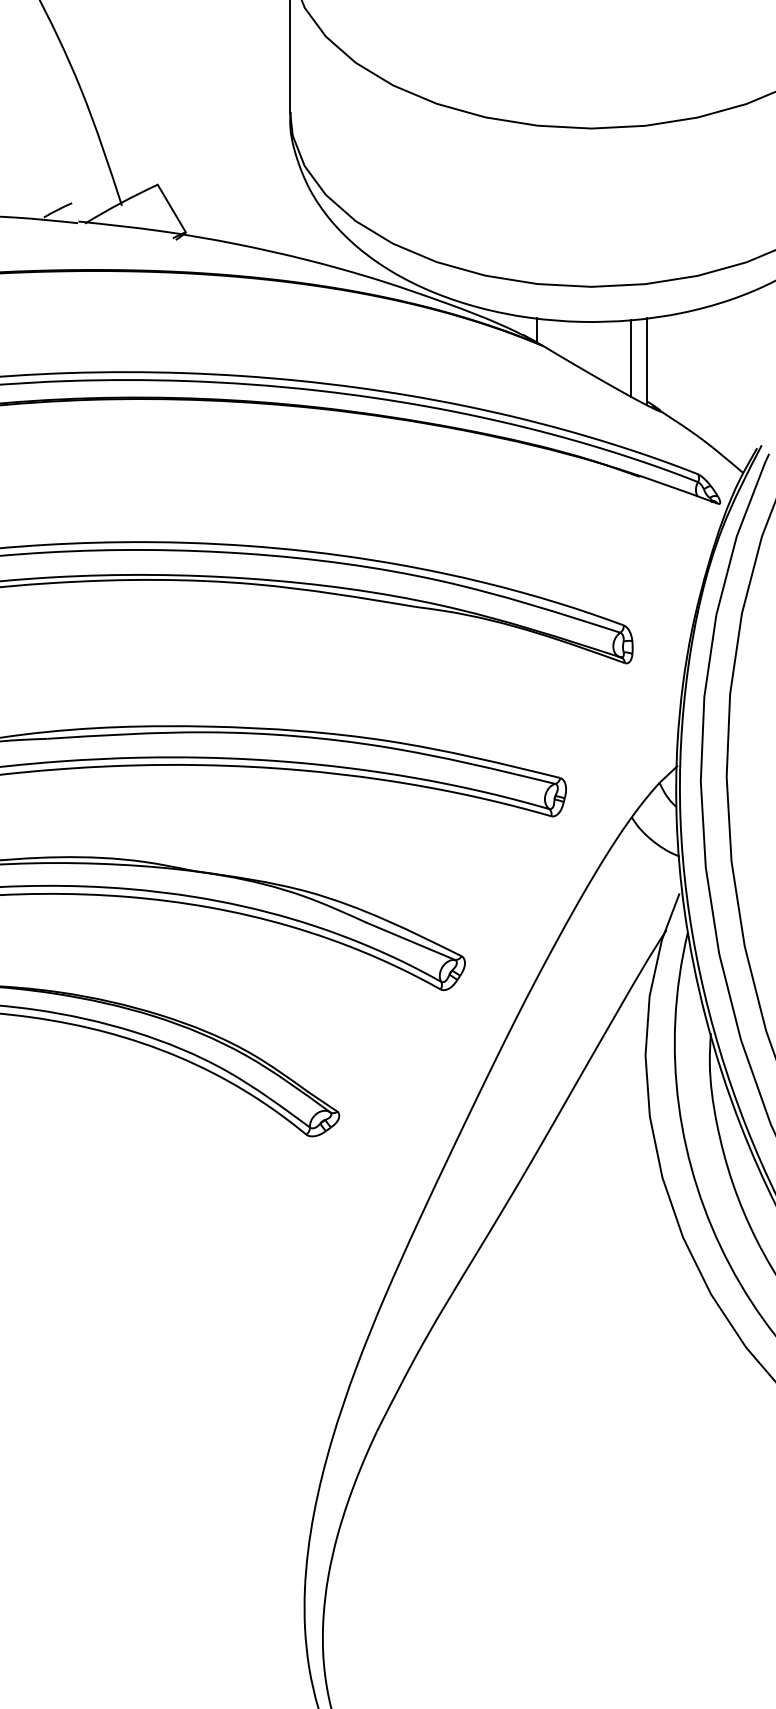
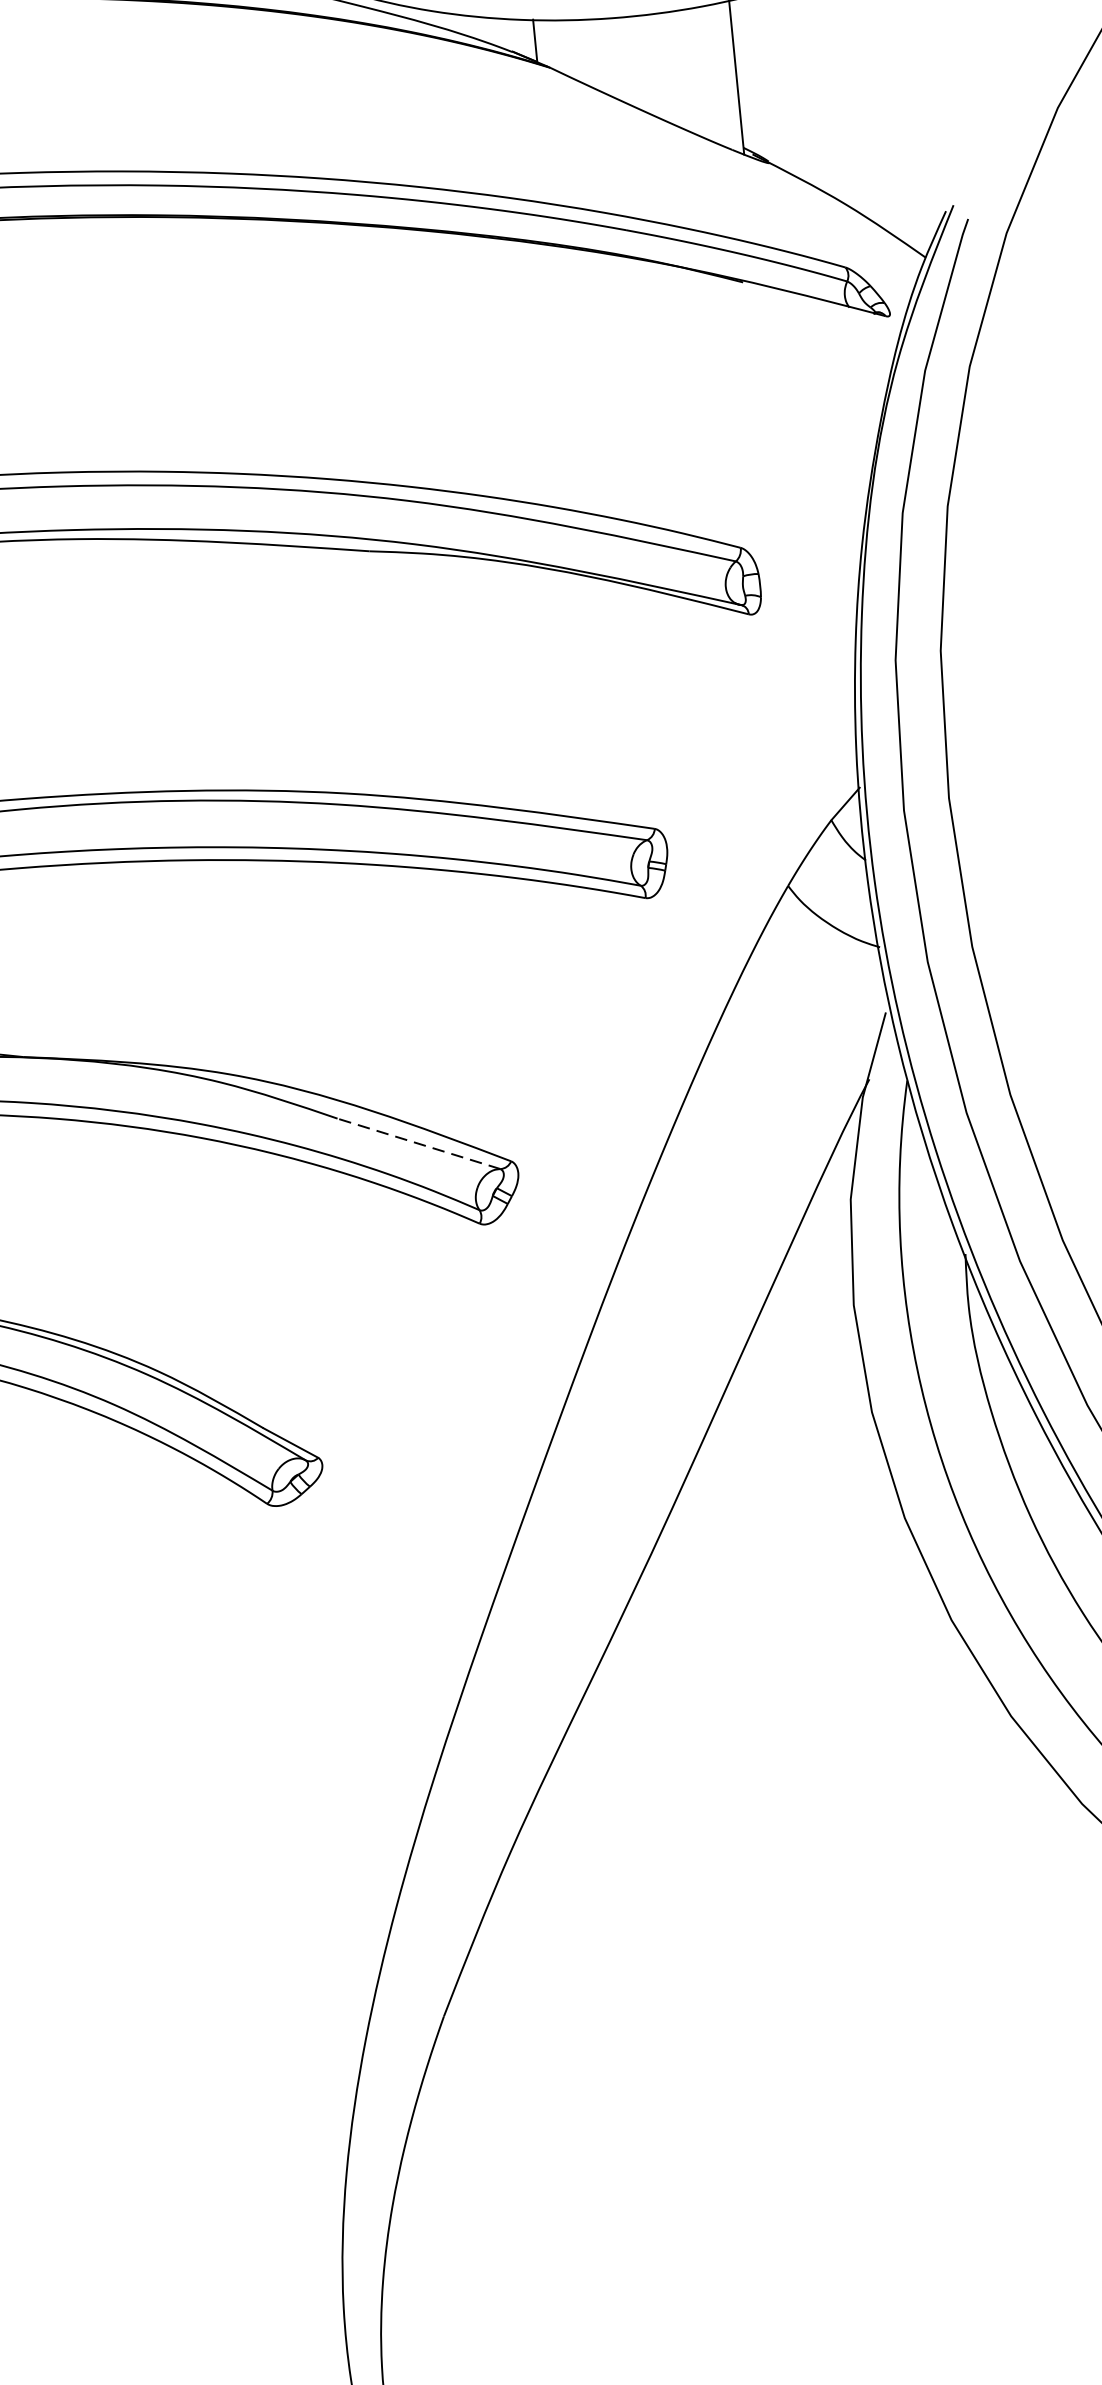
line: (631, 358) -> (708, 74), removed
line: (411, 941) -> (419, 1143), solid -> dashed

